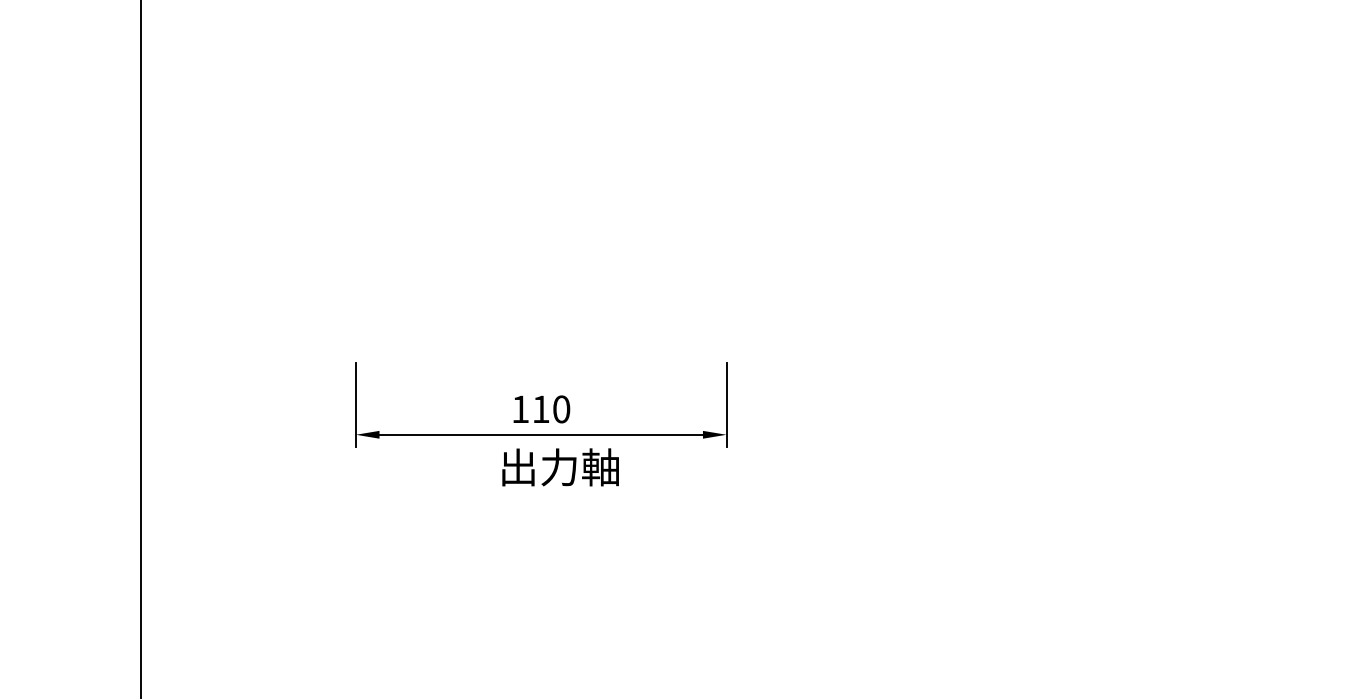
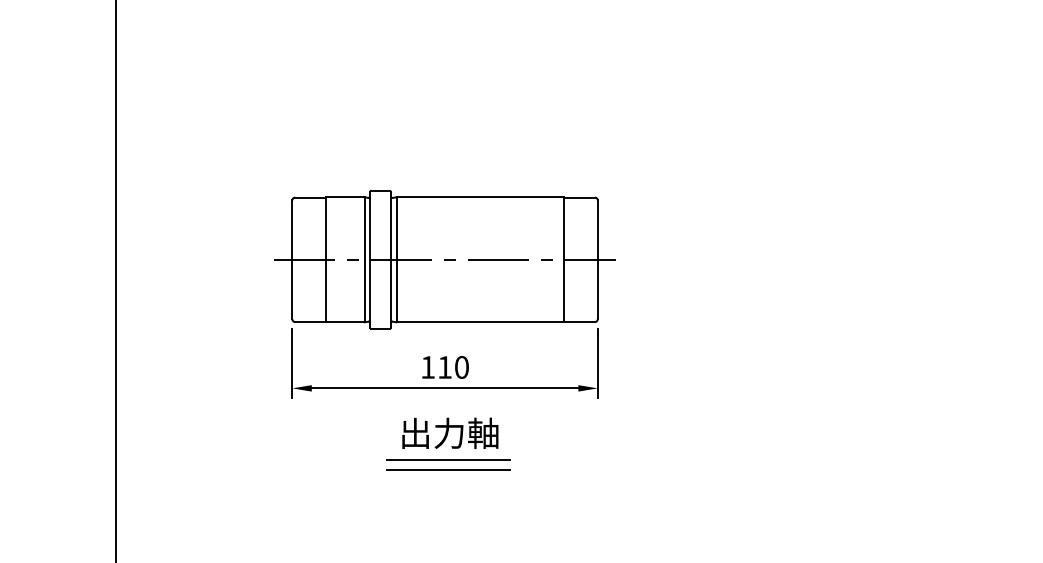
part: (540, 278) -> (444, 259), added
text: (560, 467) -> (450, 433), moved
line: (545, 522) -> (448, 460), added
line: (545, 533) -> (448, 469), added

